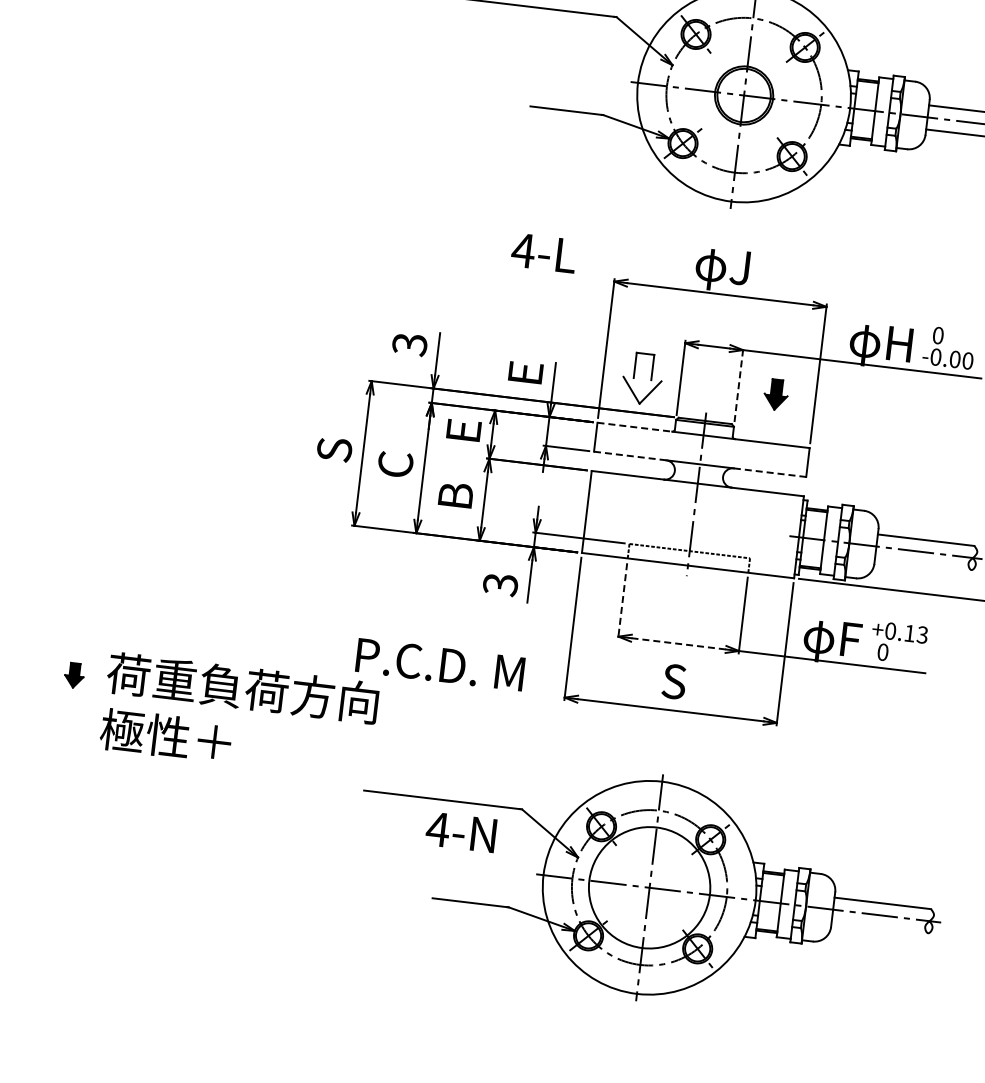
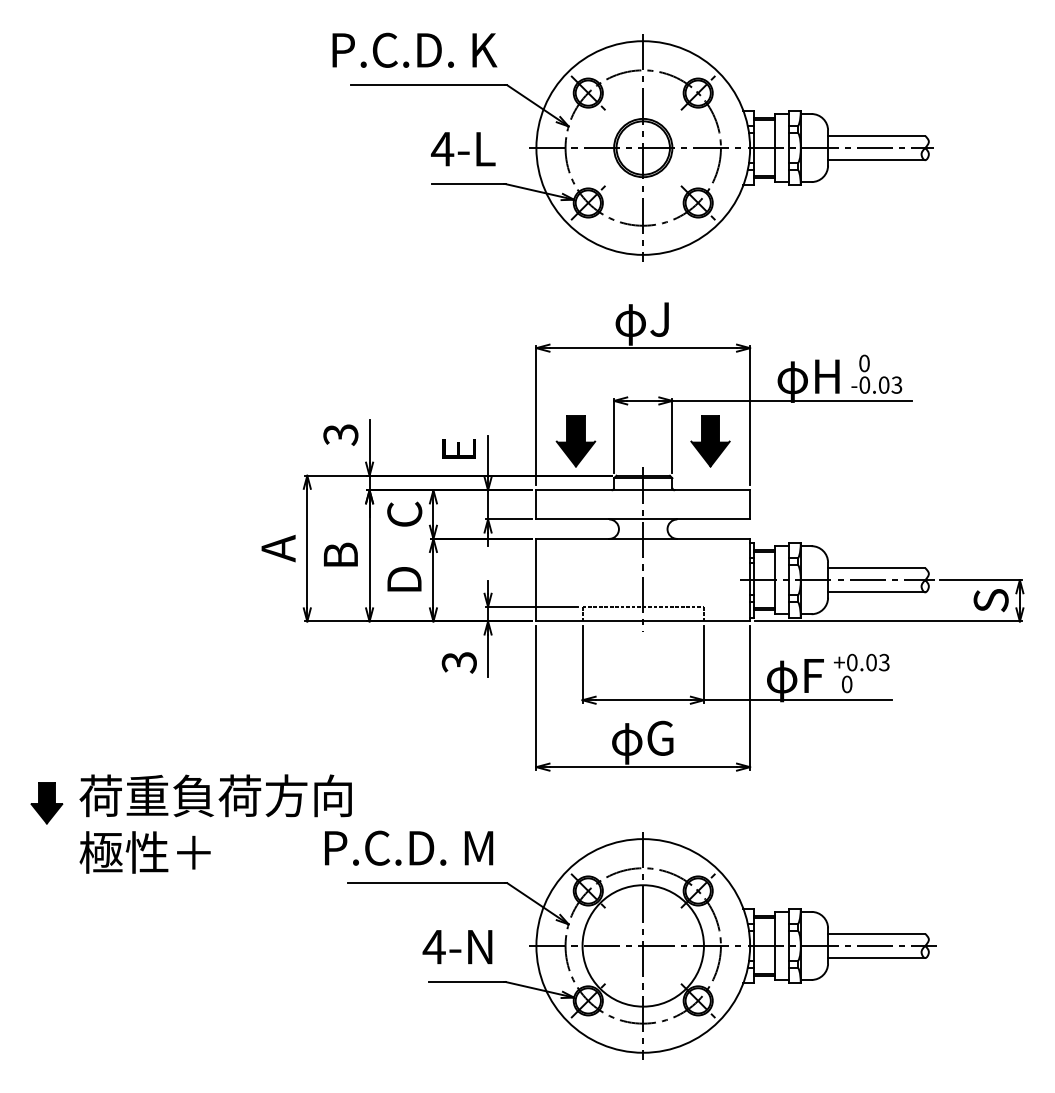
text: (544, 253) -> (463, 149), moved
text: (967, 360) -> (896, 384), -0.00 -> -0.03
fill: (642, 378) -> (575, 441), added
line: (739, 384) -> (672, 435), dashed -> solid
part: (776, 394) -> (710, 441), size x1.67
line: (635, 427) -> (574, 490), dashed -> solid
text: (463, 430) -> (404, 513), E -> C
text: (334, 449) -> (278, 548), S -> A
line: (630, 456) -> (573, 519), dashed -> solid
text: (395, 463) -> (340, 554), C -> B
line: (770, 472) -> (714, 519), dashed -> solid
text: (455, 495) -> (404, 579), B -> D
line: (923, 564) -> (876, 592), added
line: (622, 602) -> (582, 665), dashed -> solid
text: (909, 633) -> (871, 662), +0.13 -> +0.03
line: (678, 644) -> (643, 700), dashed -> solid
text: (440, 664) -> (409, 847), moved
part: (73, 675) -> (46, 803), size x1.67
text: (672, 685) -> (642, 742), S -> φG
text: (461, 832) -> (457, 947), moved
line: (879, 927) -> (876, 958), added

